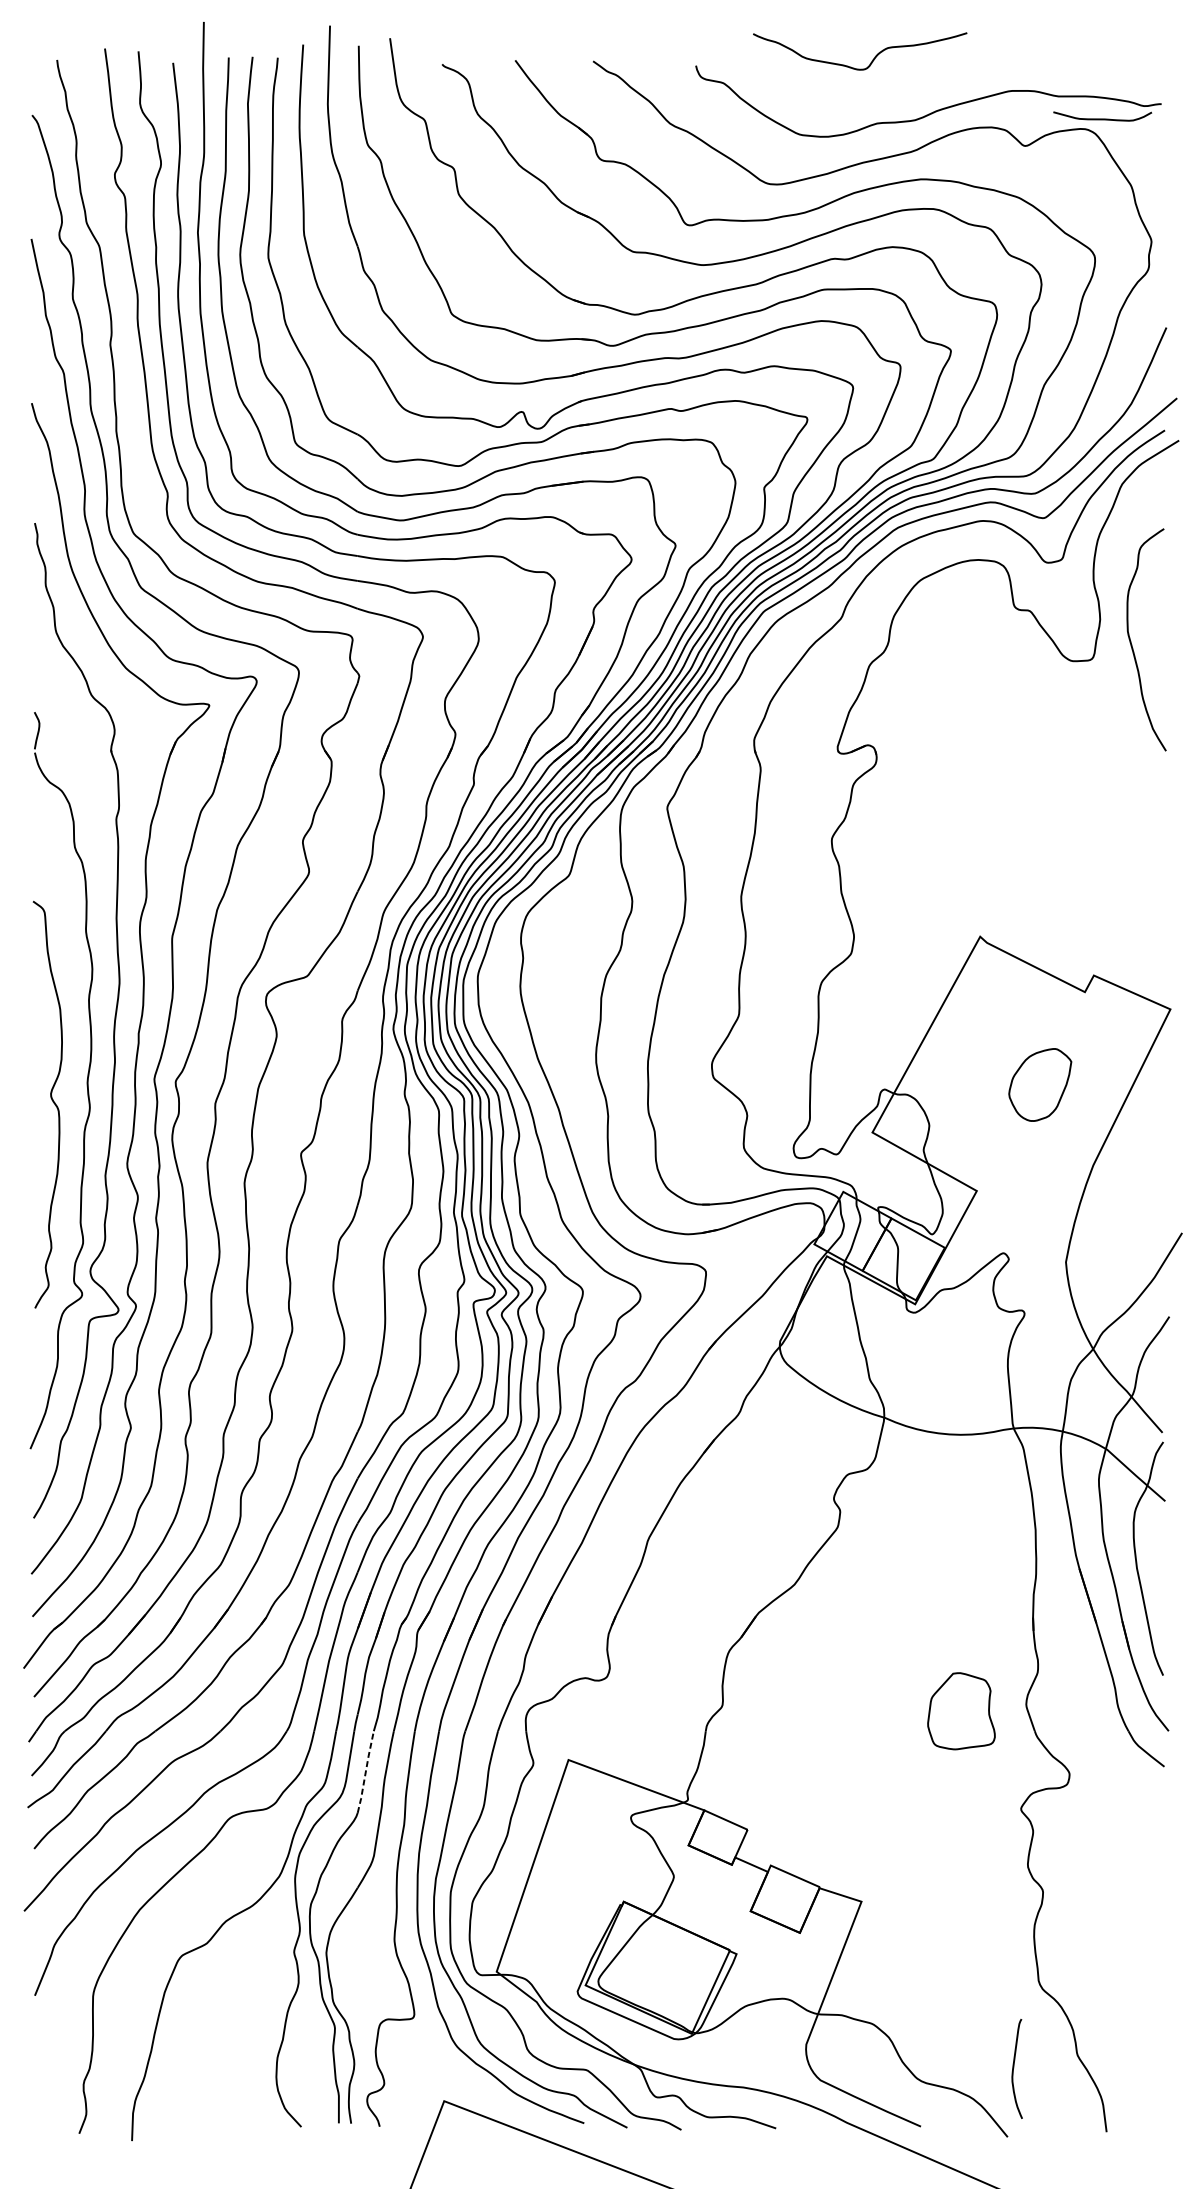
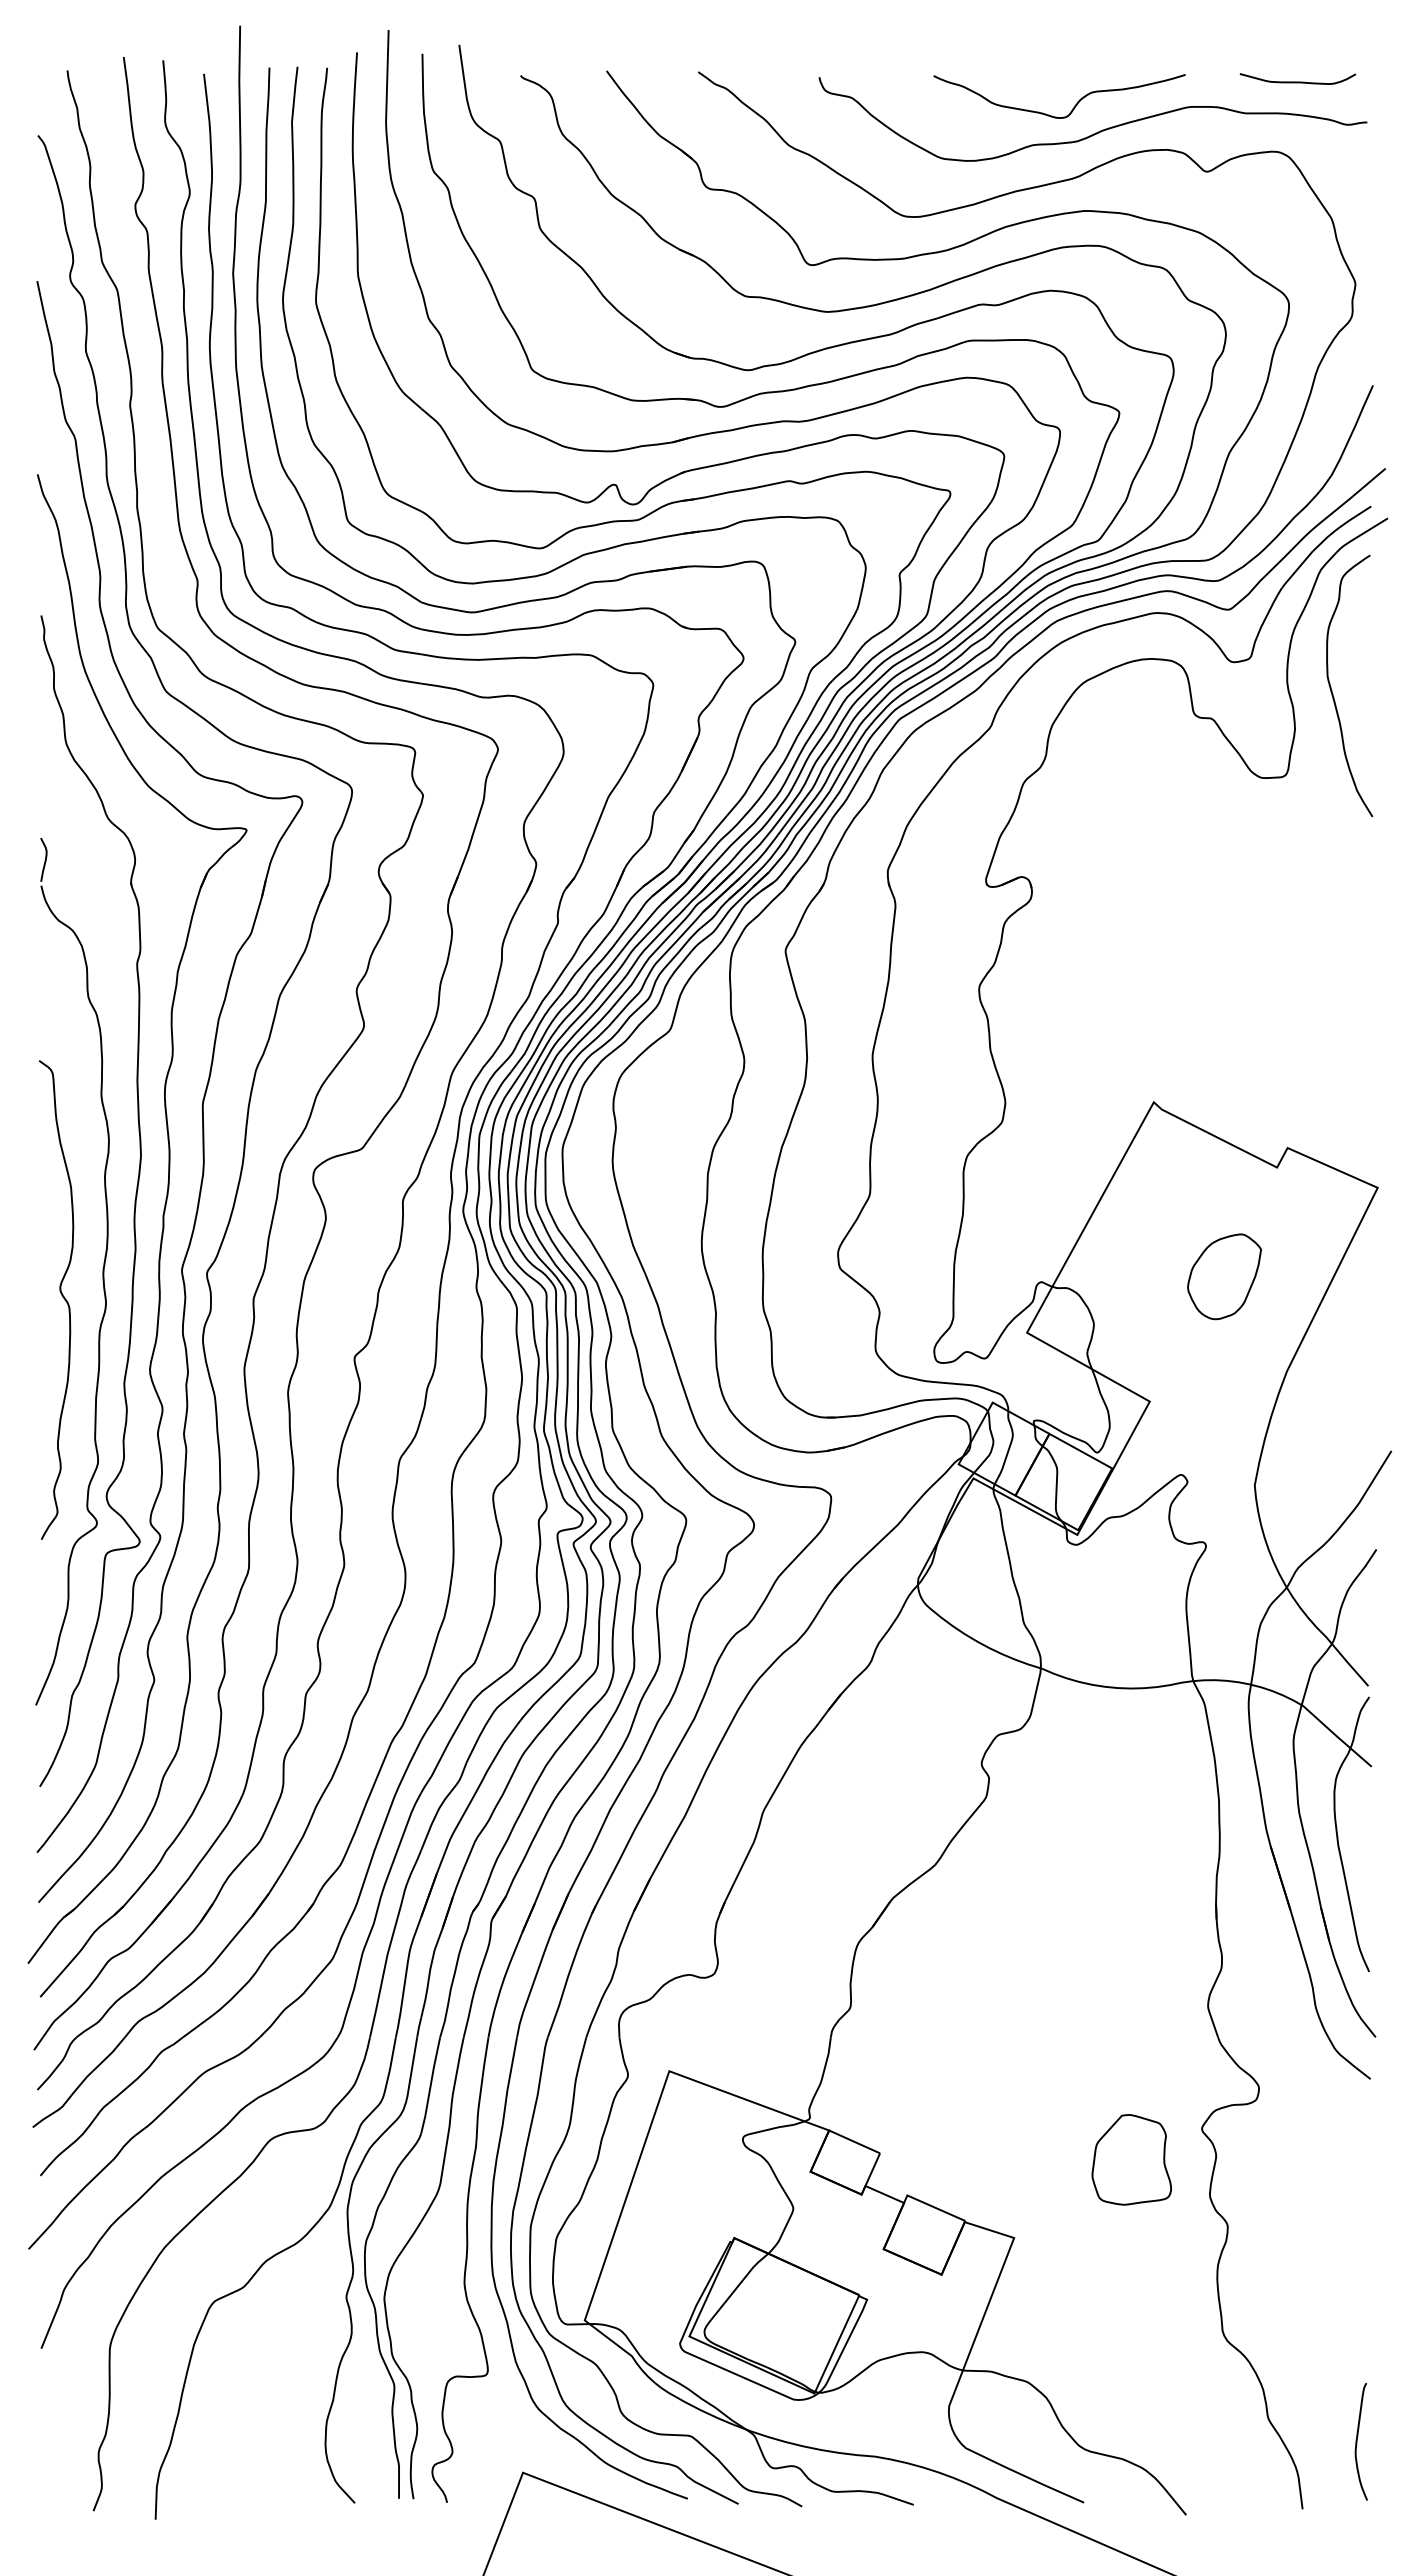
curve: (872, 59) -> (1074, 105), moved
curve: (1102, 118) -> (1297, 81), moved
curve: (1132, 643) -> (1332, 690), moved
part: (961, 1710) -> (1131, 2159), moved
line: (365, 1772) -> (430, 2085), dashed -> solid
curve: (1013, 2068) -> (1357, 2441), moved

